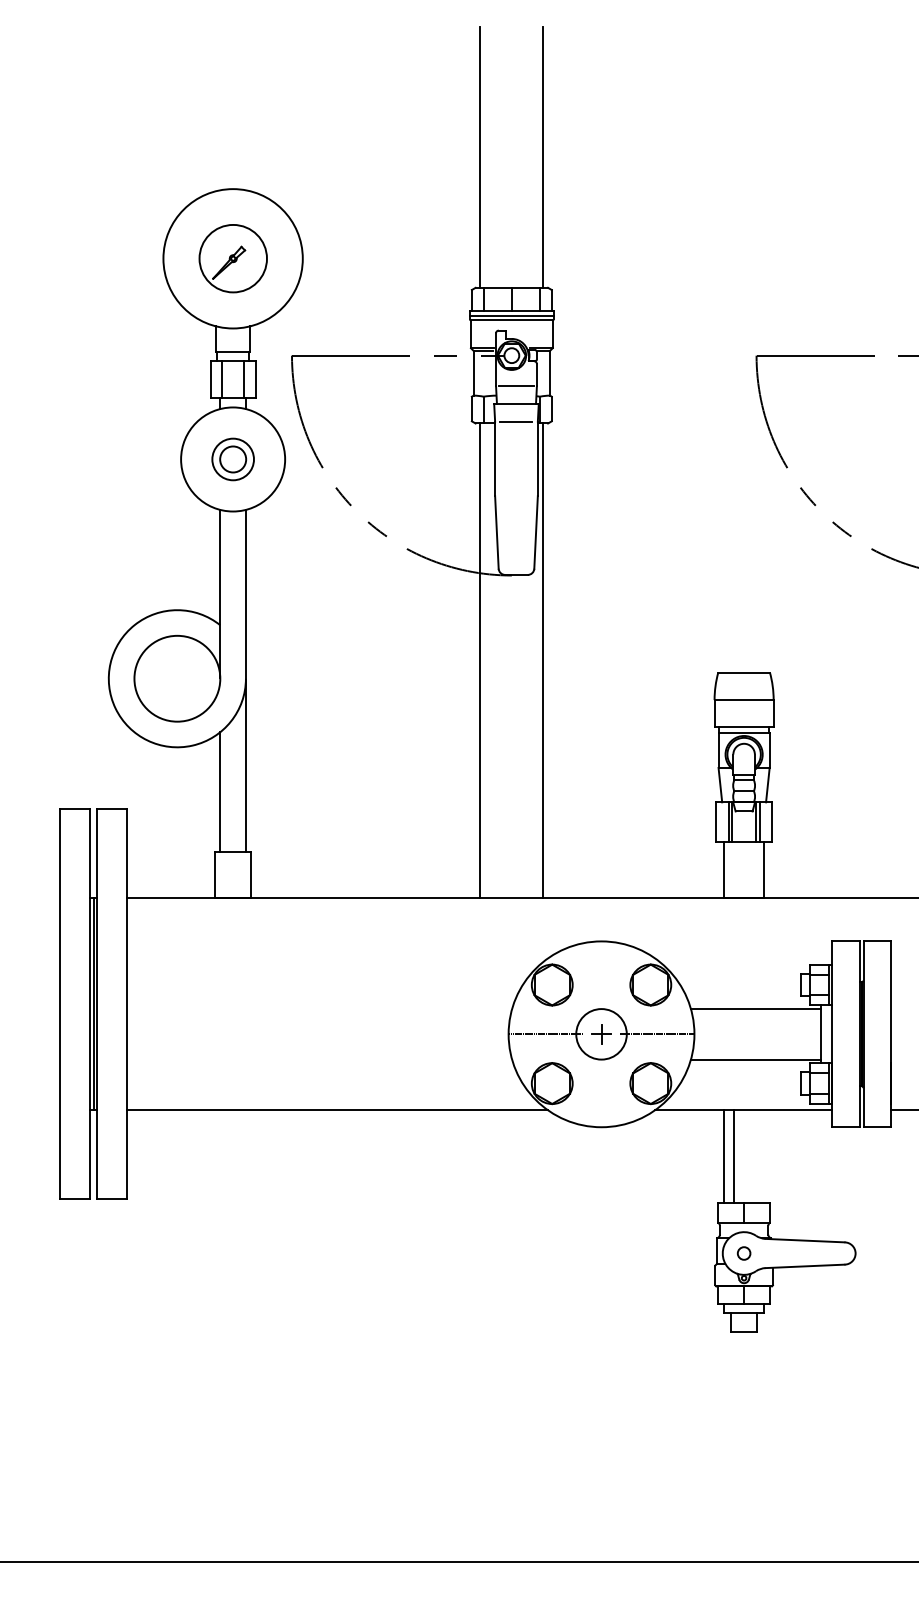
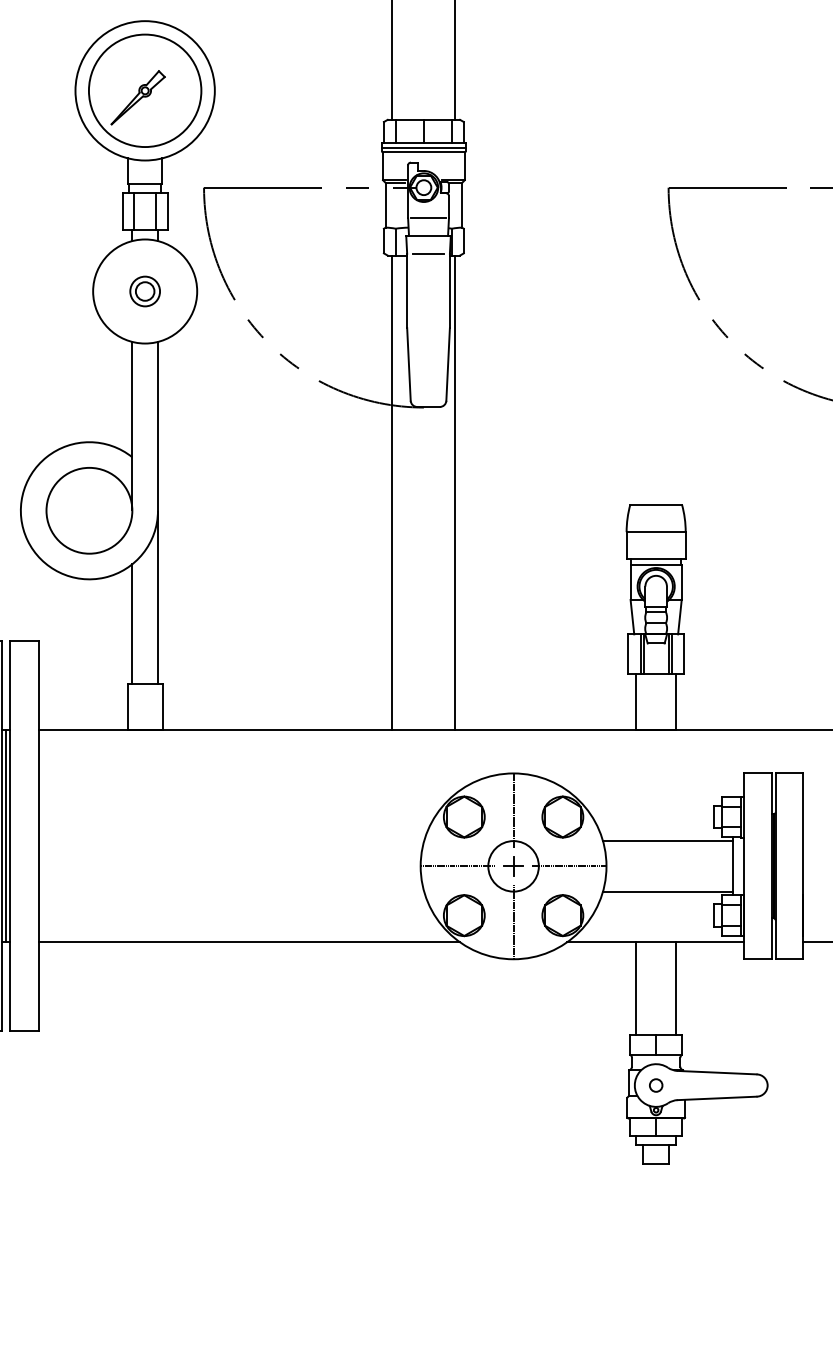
part: (233, 258) -> (145, 90), size x1.67
part: (232, 459) -> (144, 291), size x0.71
line: (601, 978) -> (513, 810), added
line: (601, 1089) -> (513, 921), added
line: (734, 1156) -> (676, 988), moved

